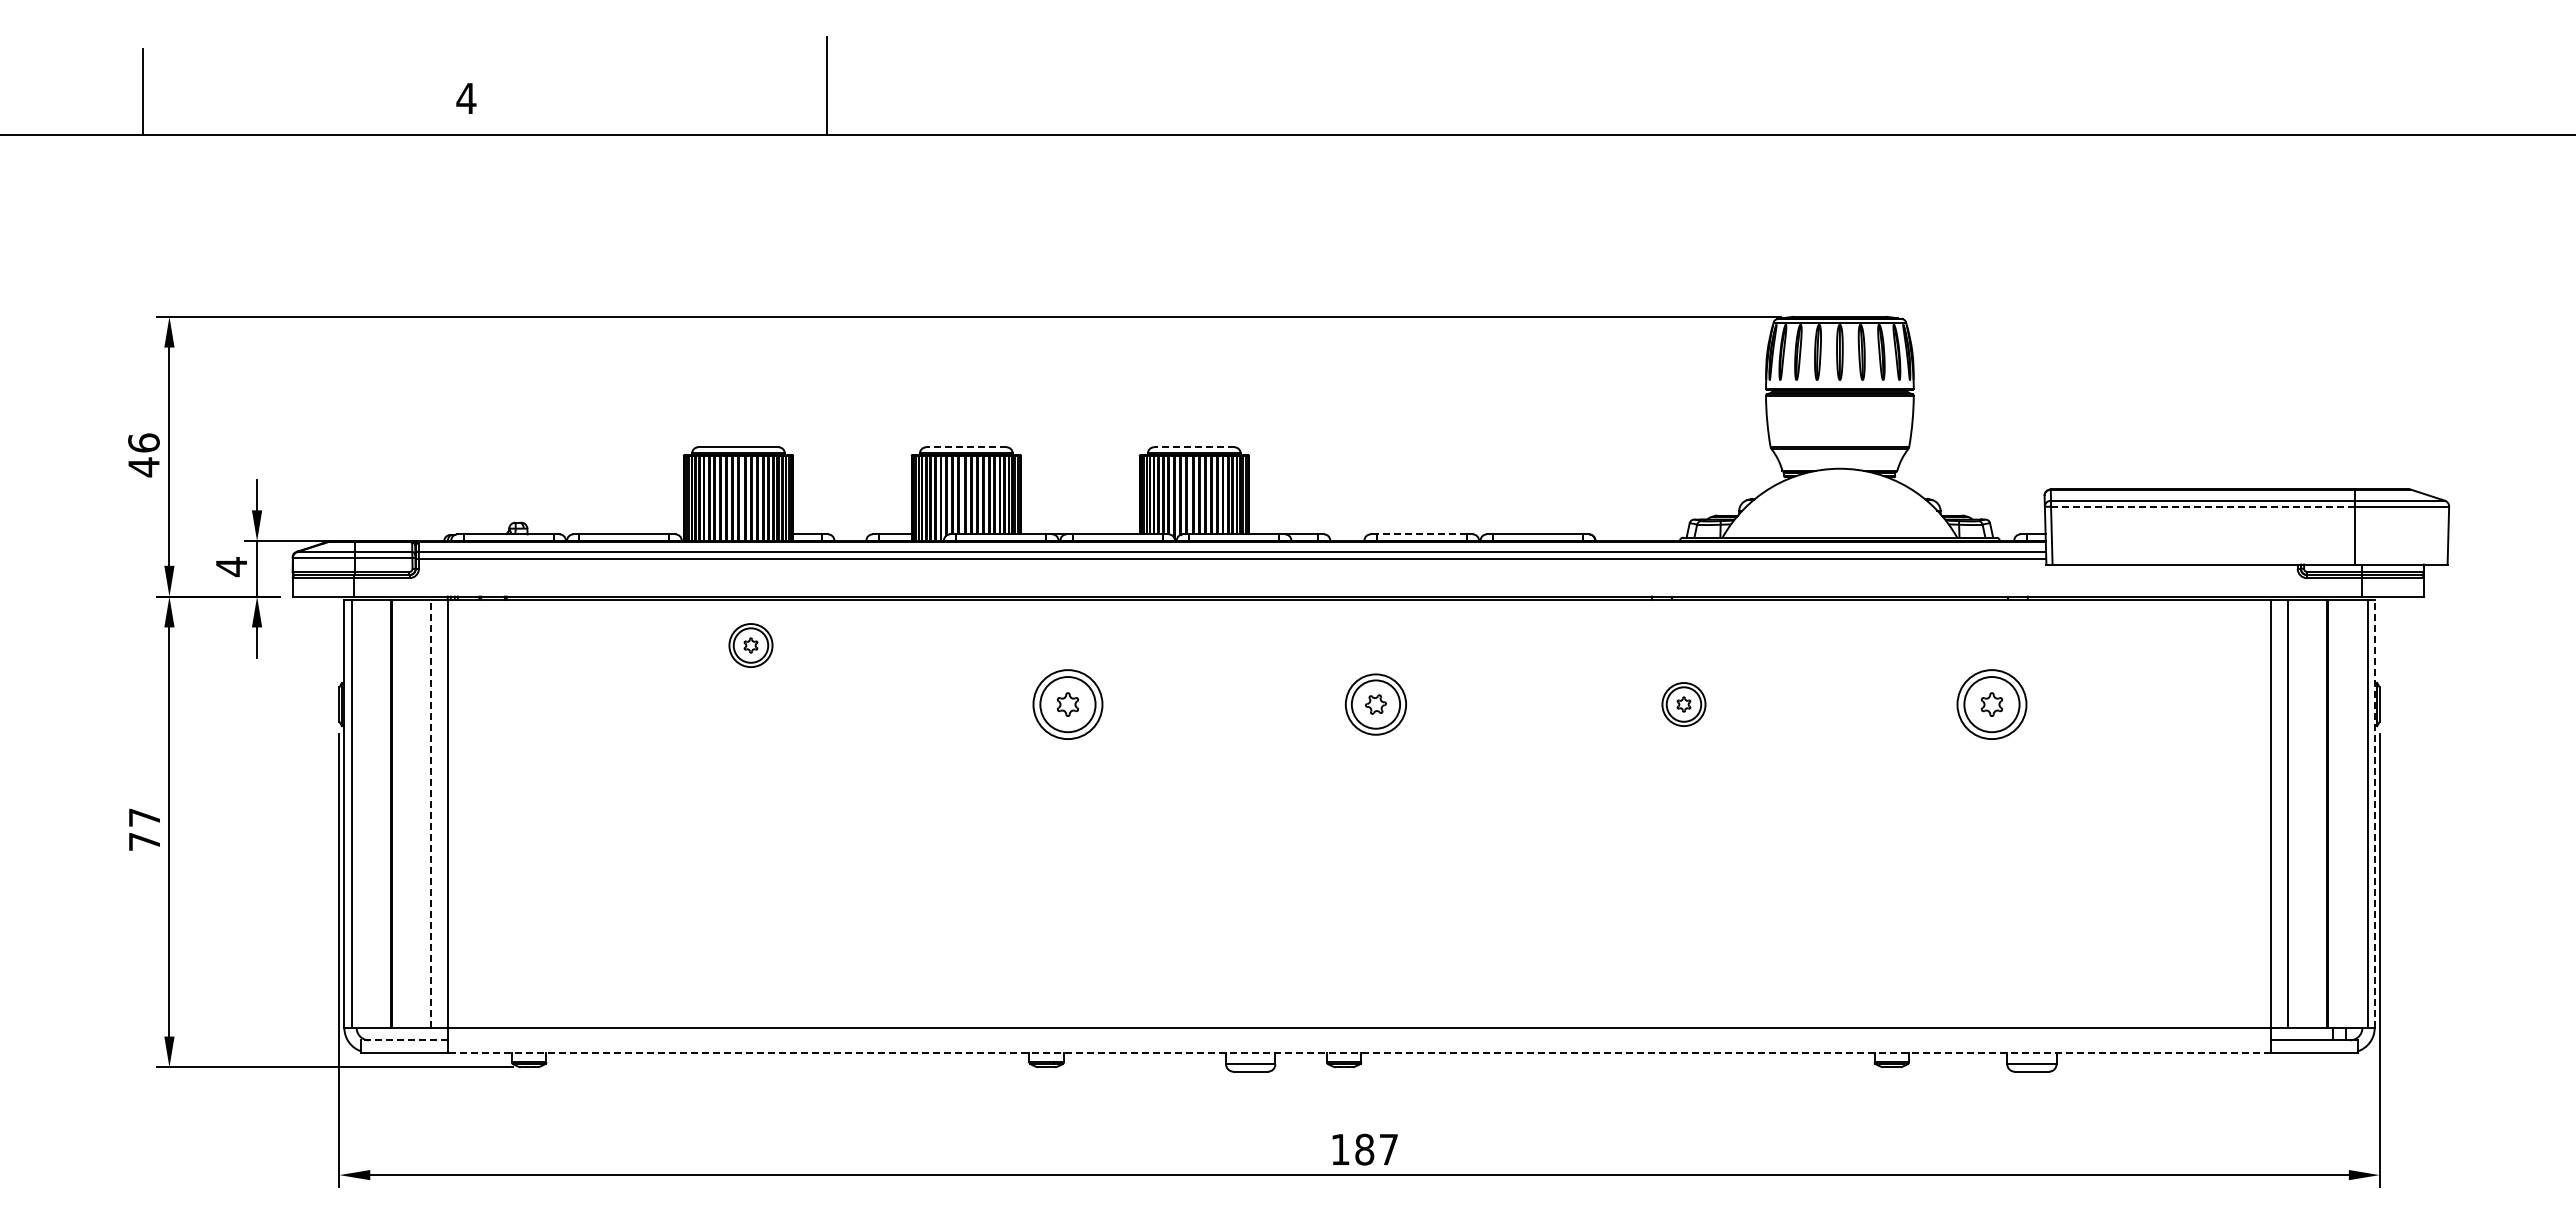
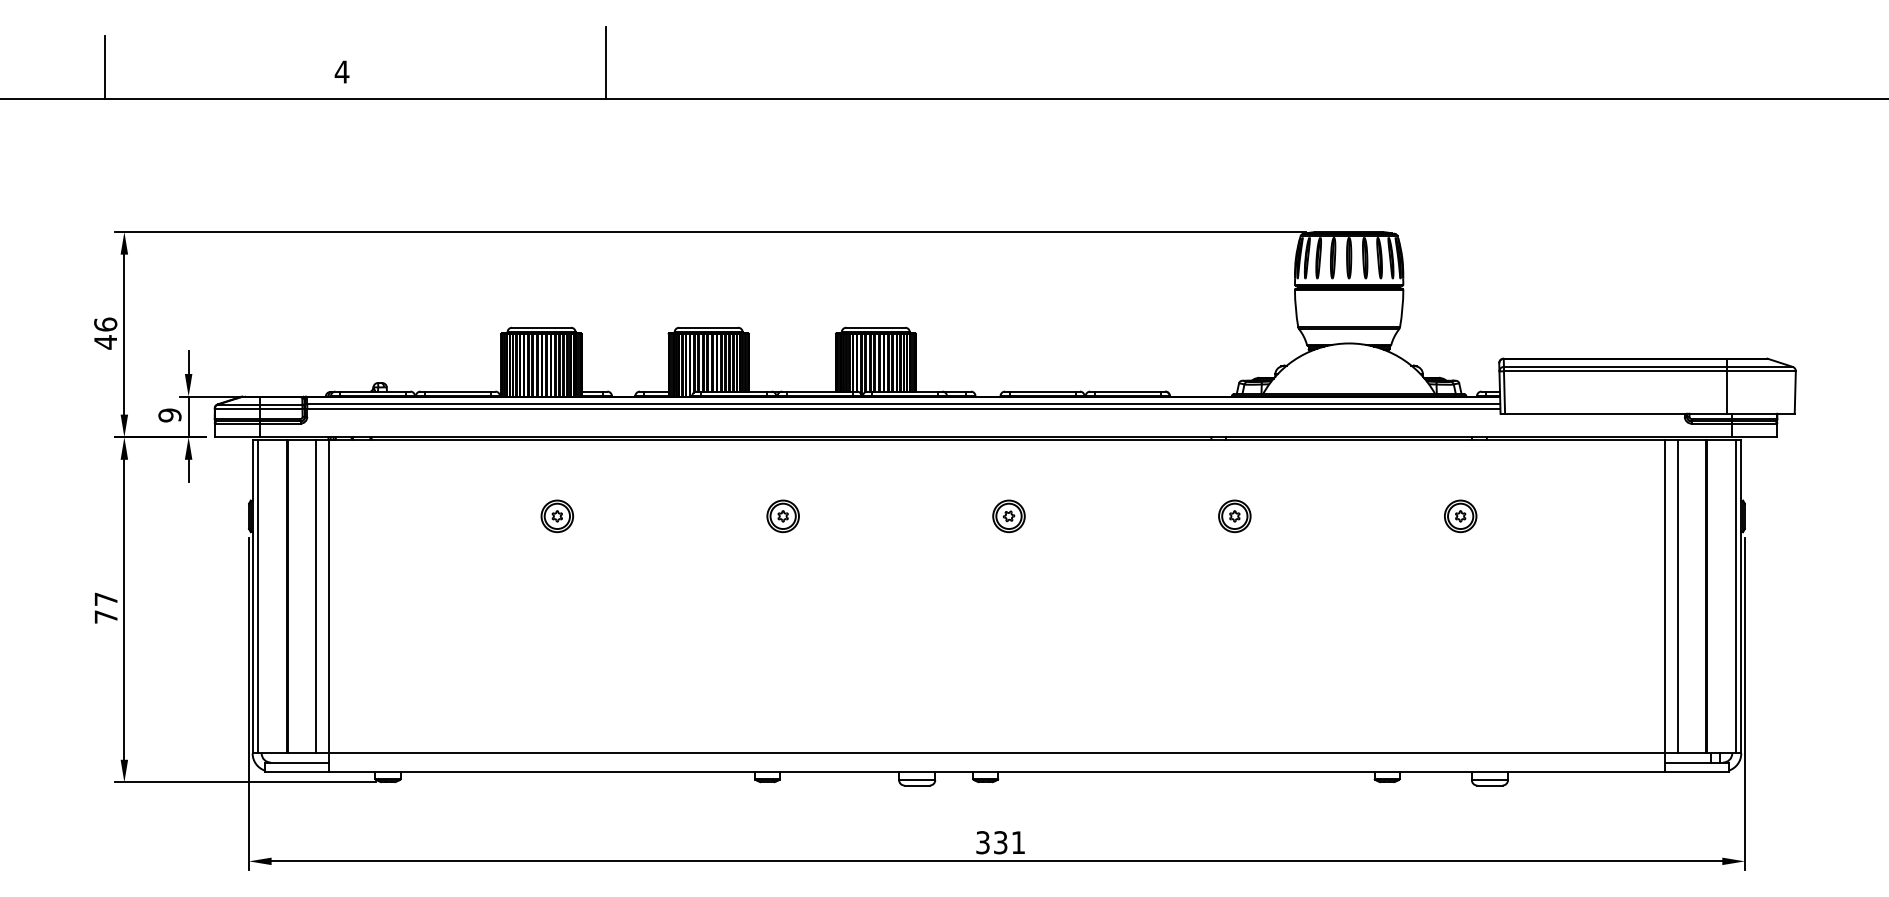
line: (965, 447) -> (708, 327), dashed -> solid
line: (1193, 447) -> (875, 327), dashed -> solid
line: (2202, 506) -> (1615, 371), dashed -> solid
line: (1421, 534) -> (1042, 391), dashed -> solid
text: (231, 567) -> (169, 415), 4 -> 9
part: (750, 645) -> (557, 516), moved
part: (1067, 704) -> (782, 516), size x0.62
part: (1375, 704) -> (1008, 516), size x0.71
part: (1991, 704) -> (1460, 516), size x0.62
line: (431, 813) -> (316, 596), dashed -> solid
line: (2374, 813) -> (1741, 596), dashed -> solid
line: (404, 1040) -> (296, 762), dashed -> solid
line: (1359, 1052) -> (996, 771), dashed -> solid
text: (1364, 1149) -> (1000, 842), 187 -> 331

